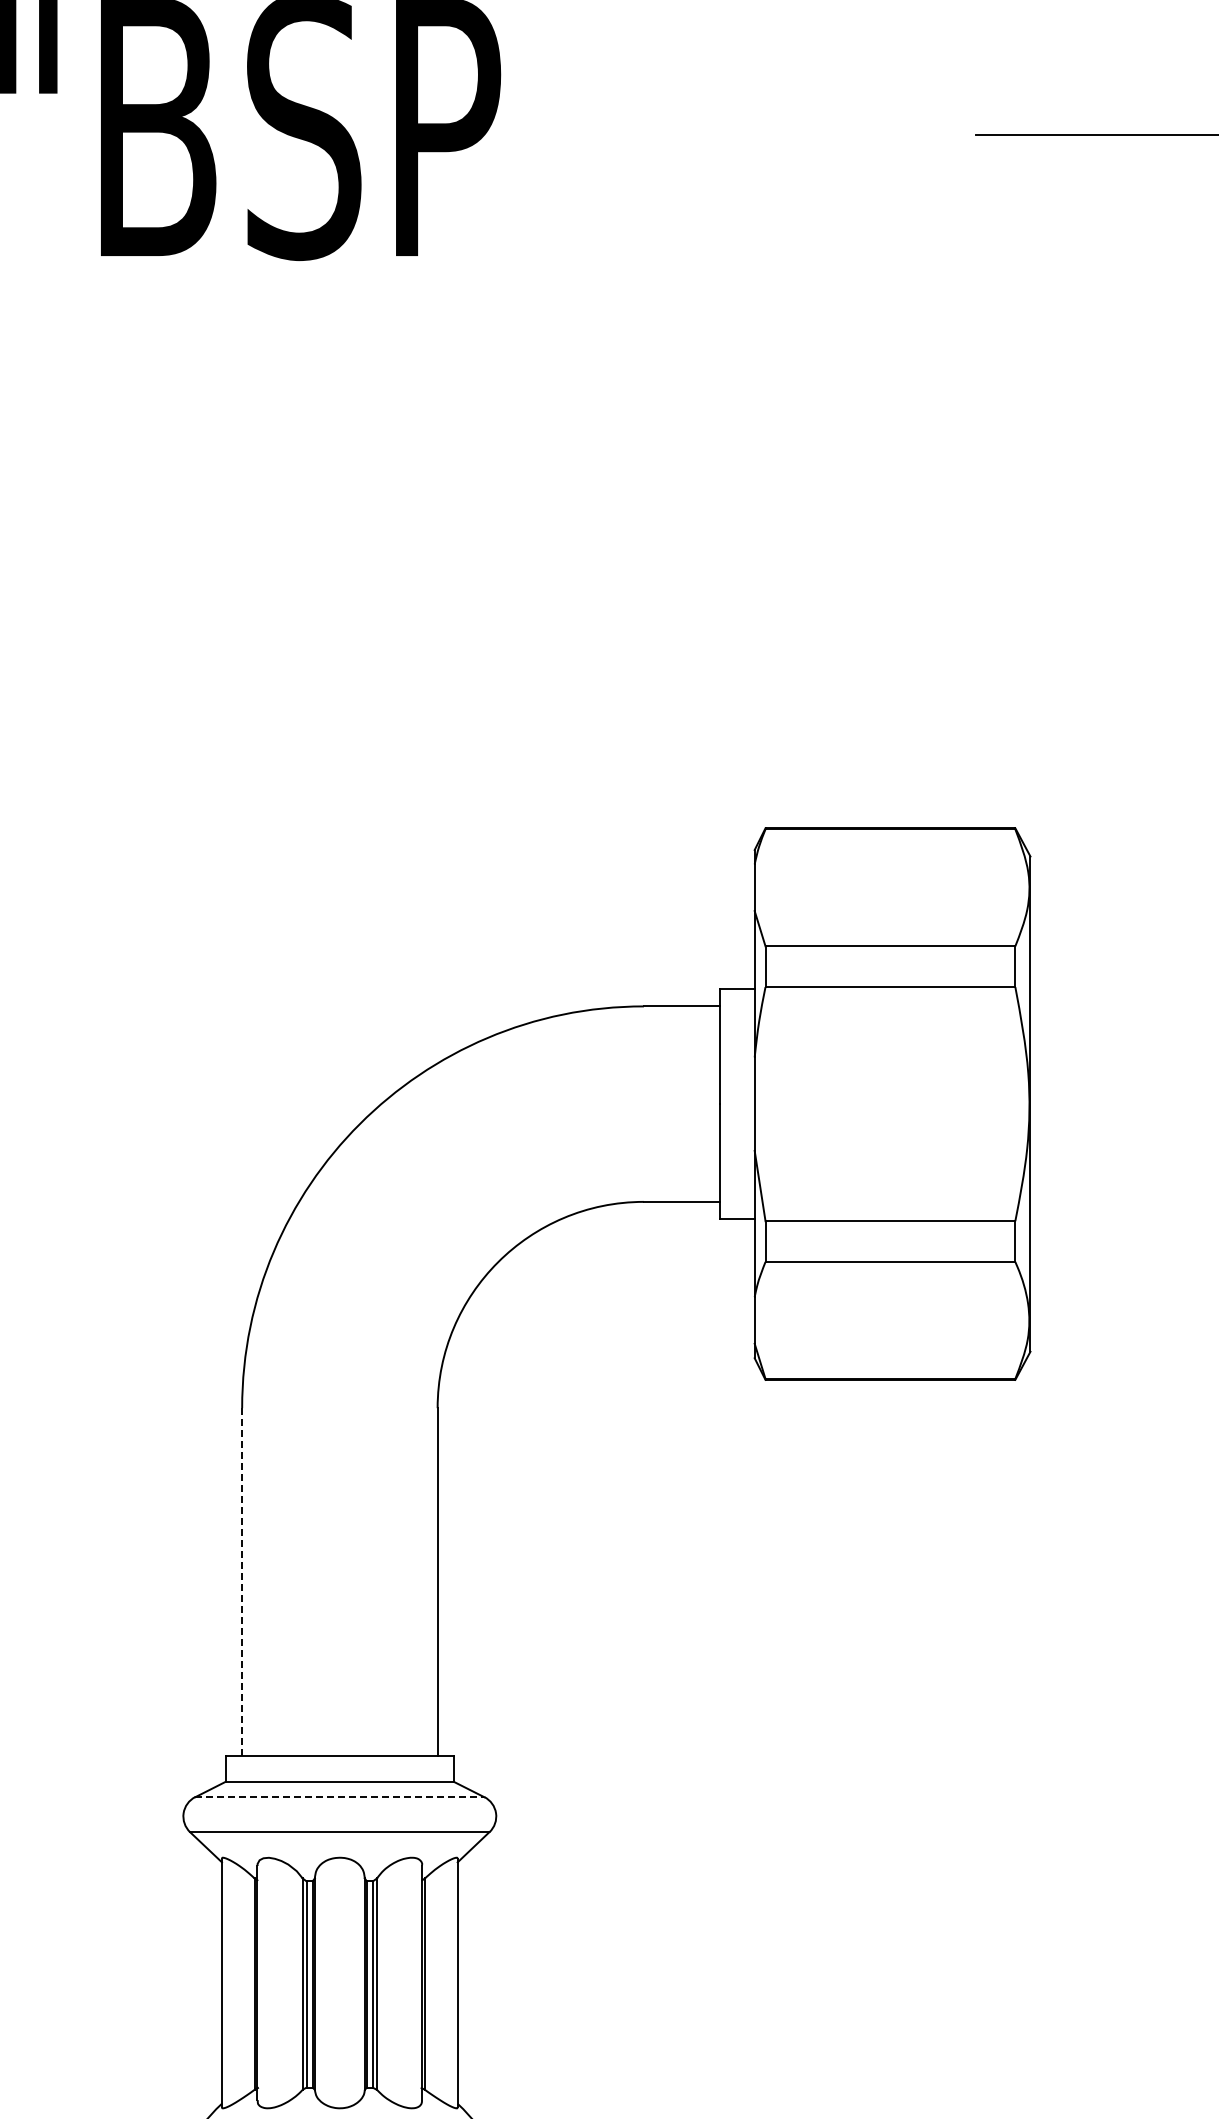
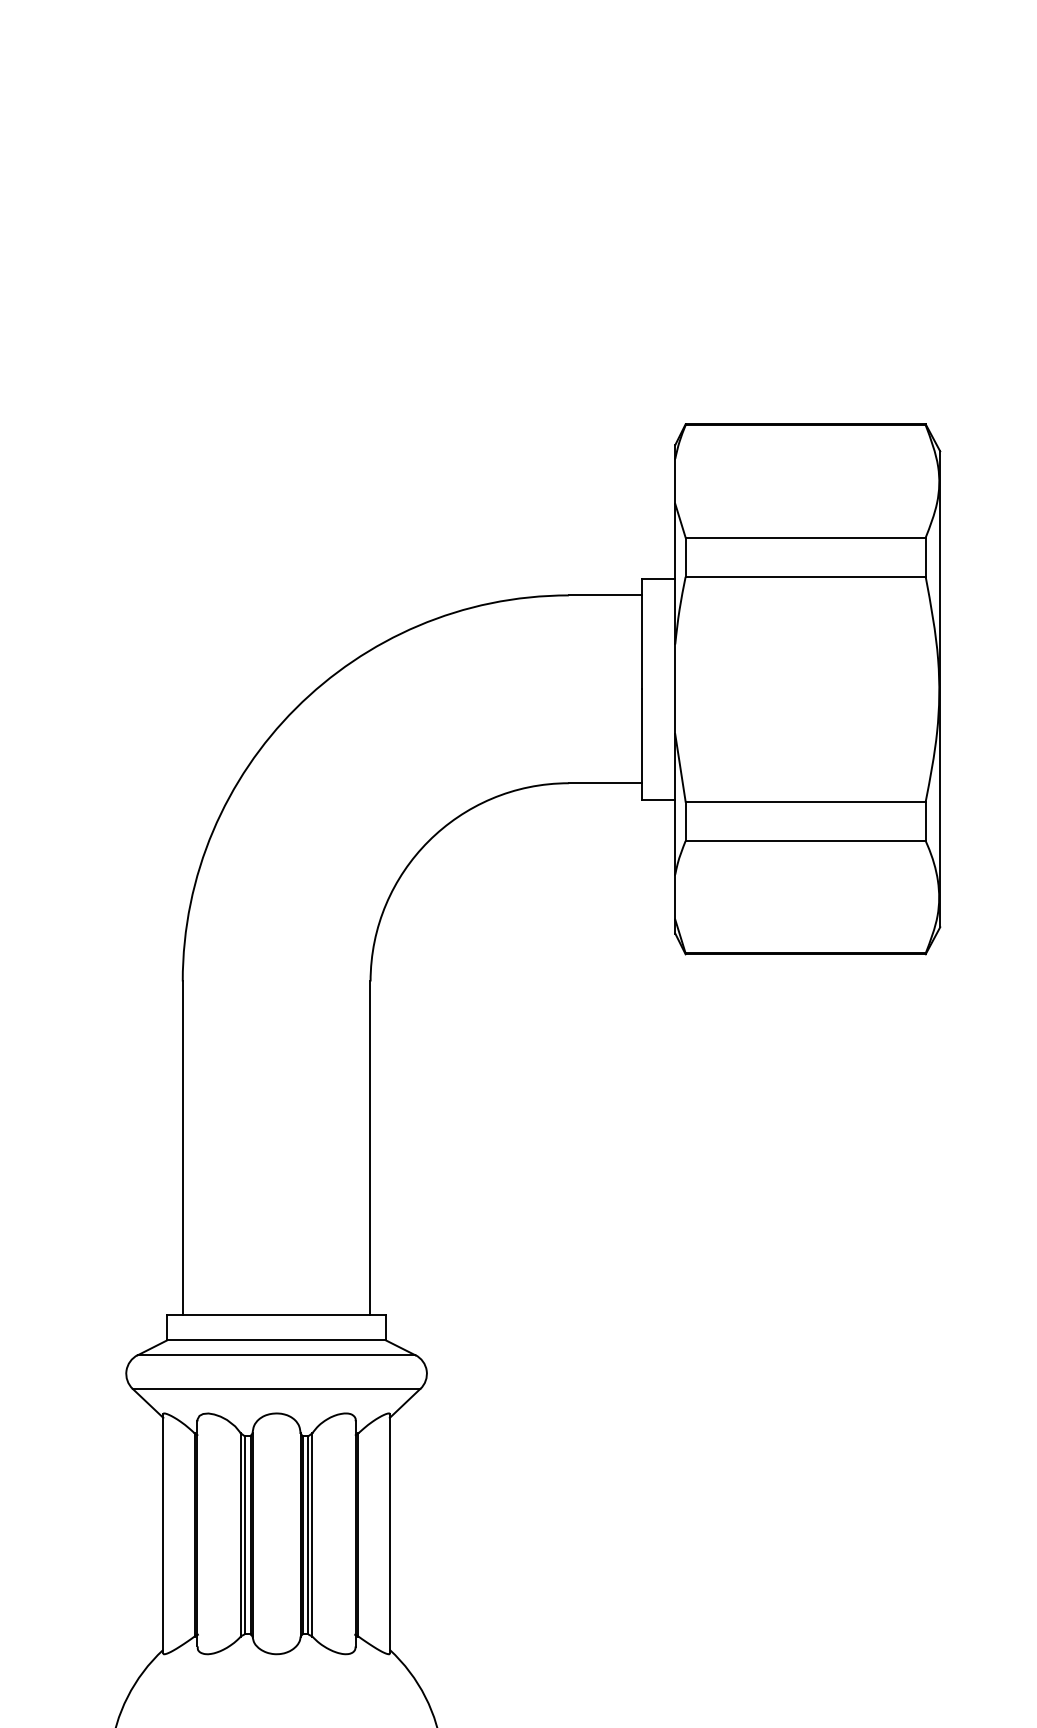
line: (242, 1581) -> (183, 1148), dashed -> solid
line: (340, 1797) -> (277, 1355), dashed -> solid

